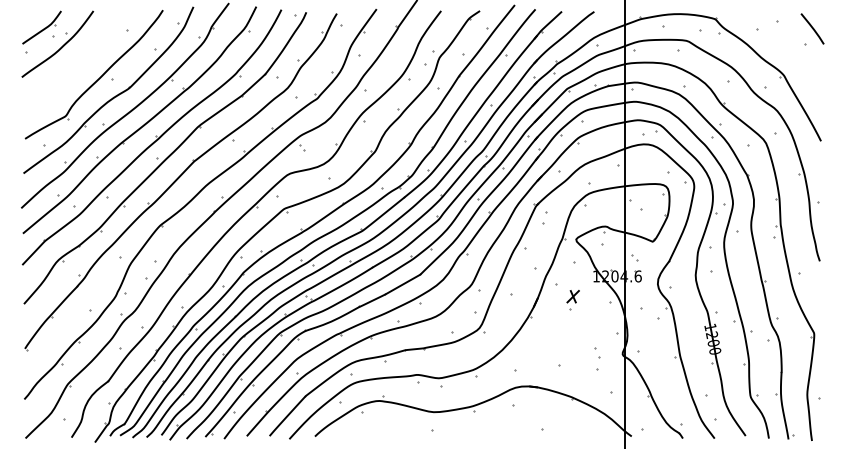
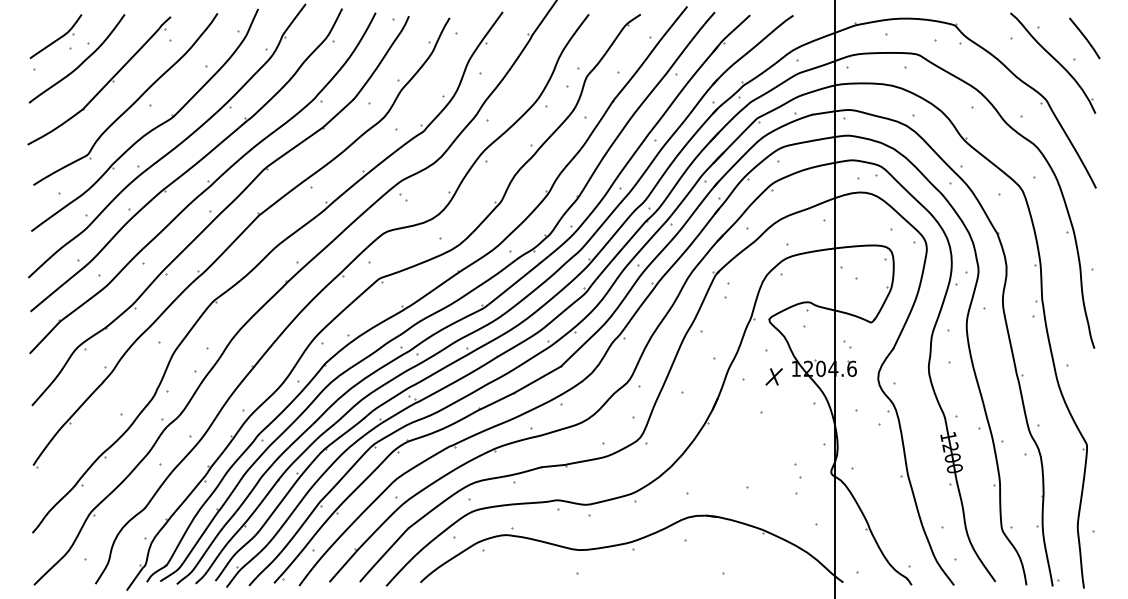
part: (789, 46) -> (1053, 62), added
part: (78, 64) -> (104, 85), added
part: (572, 296) -> (773, 376), moved

